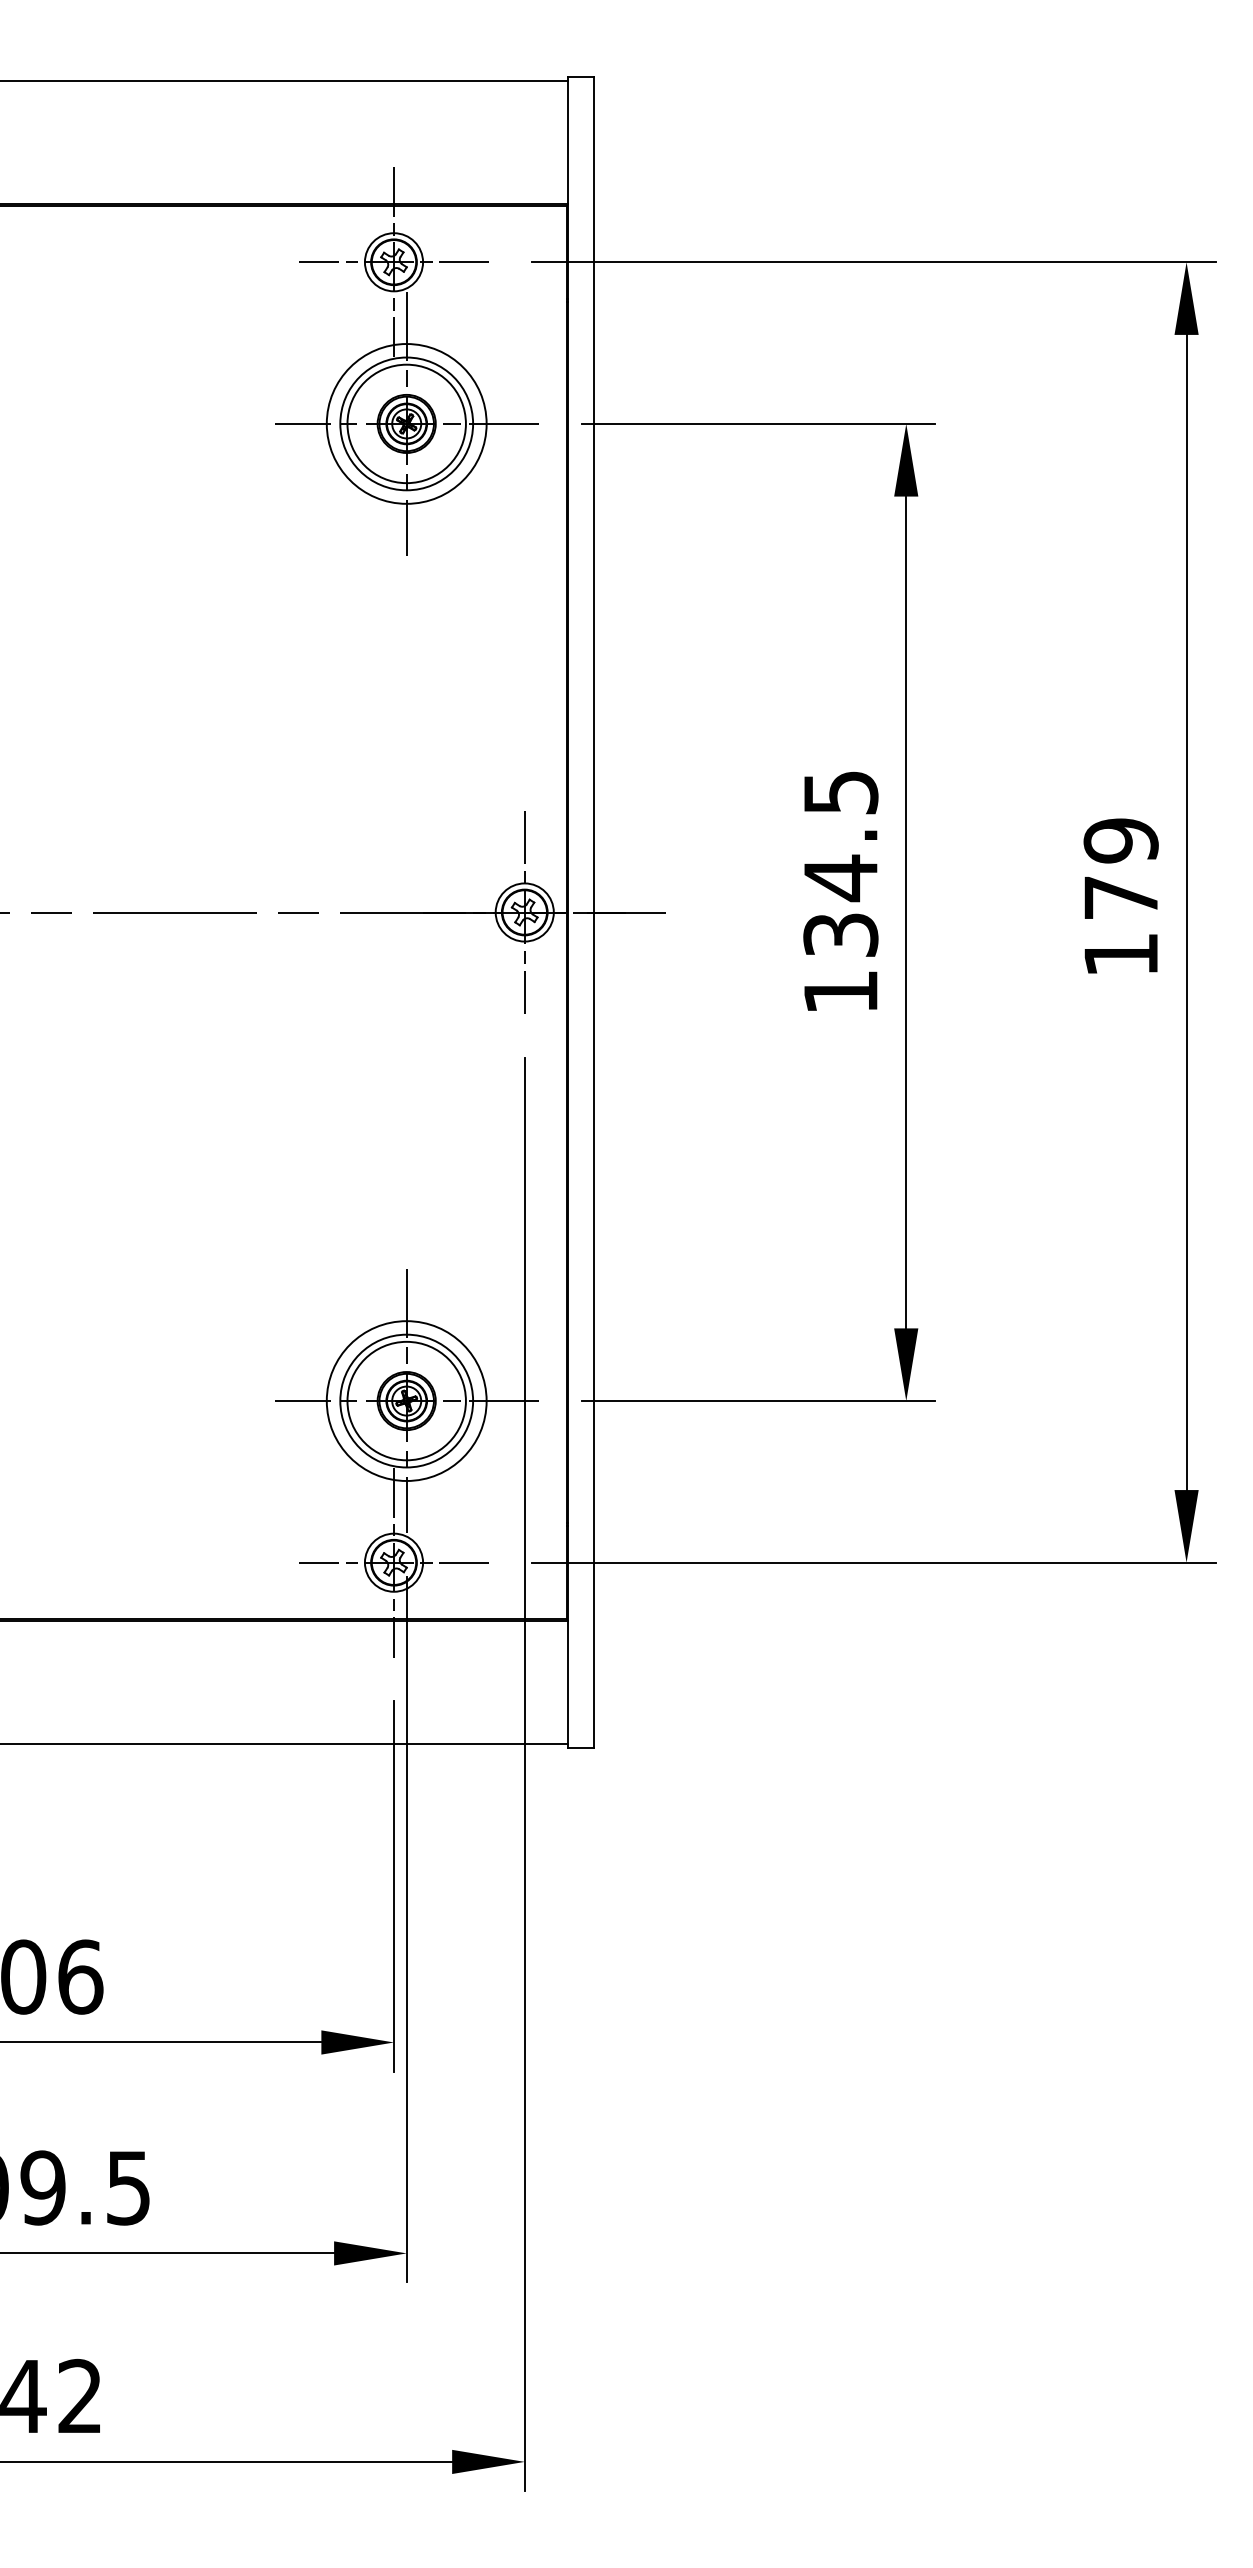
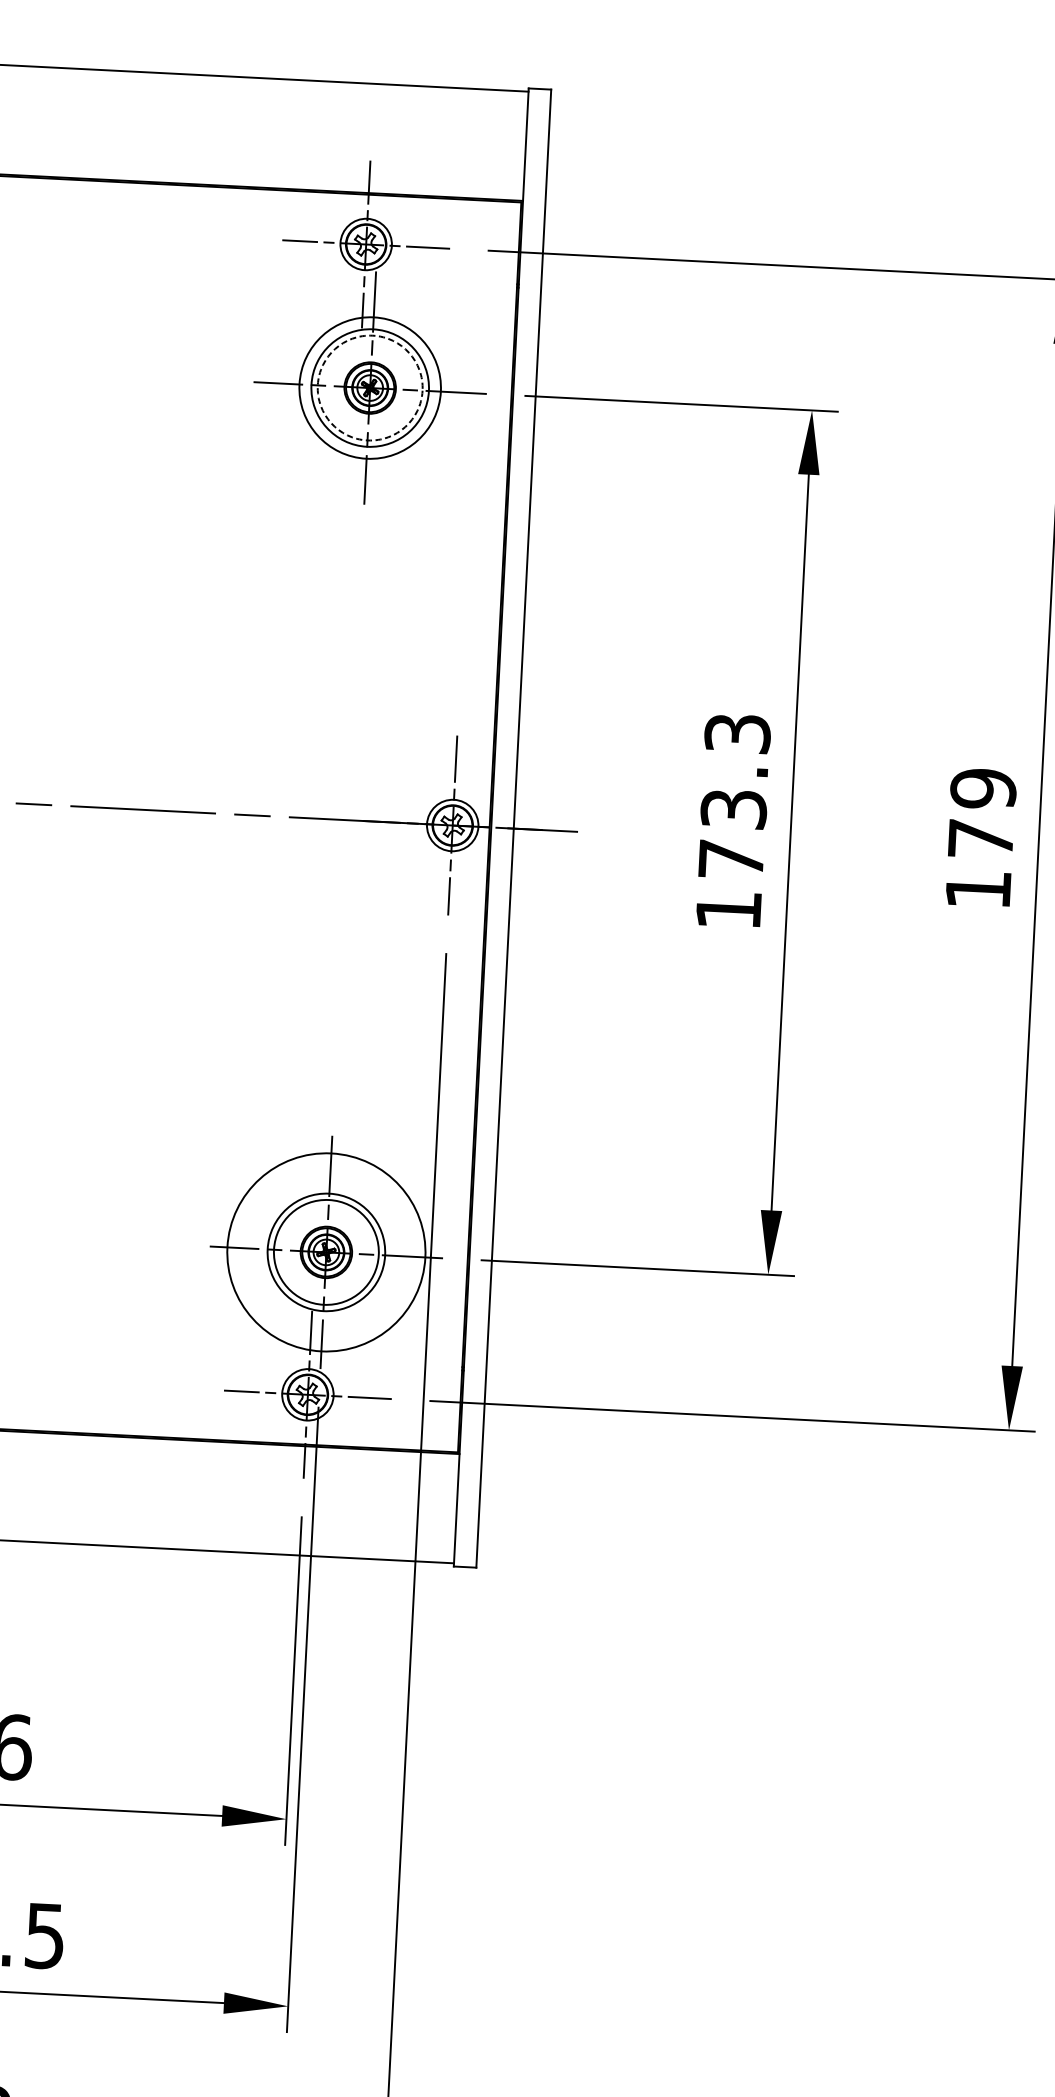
circle: (406, 423) -> (370, 387), solid -> dashed
text: (840, 863) -> (734, 796), 134.5 -> 173.3
circle: (406, 1400) -> (326, 1251), size x1.4

